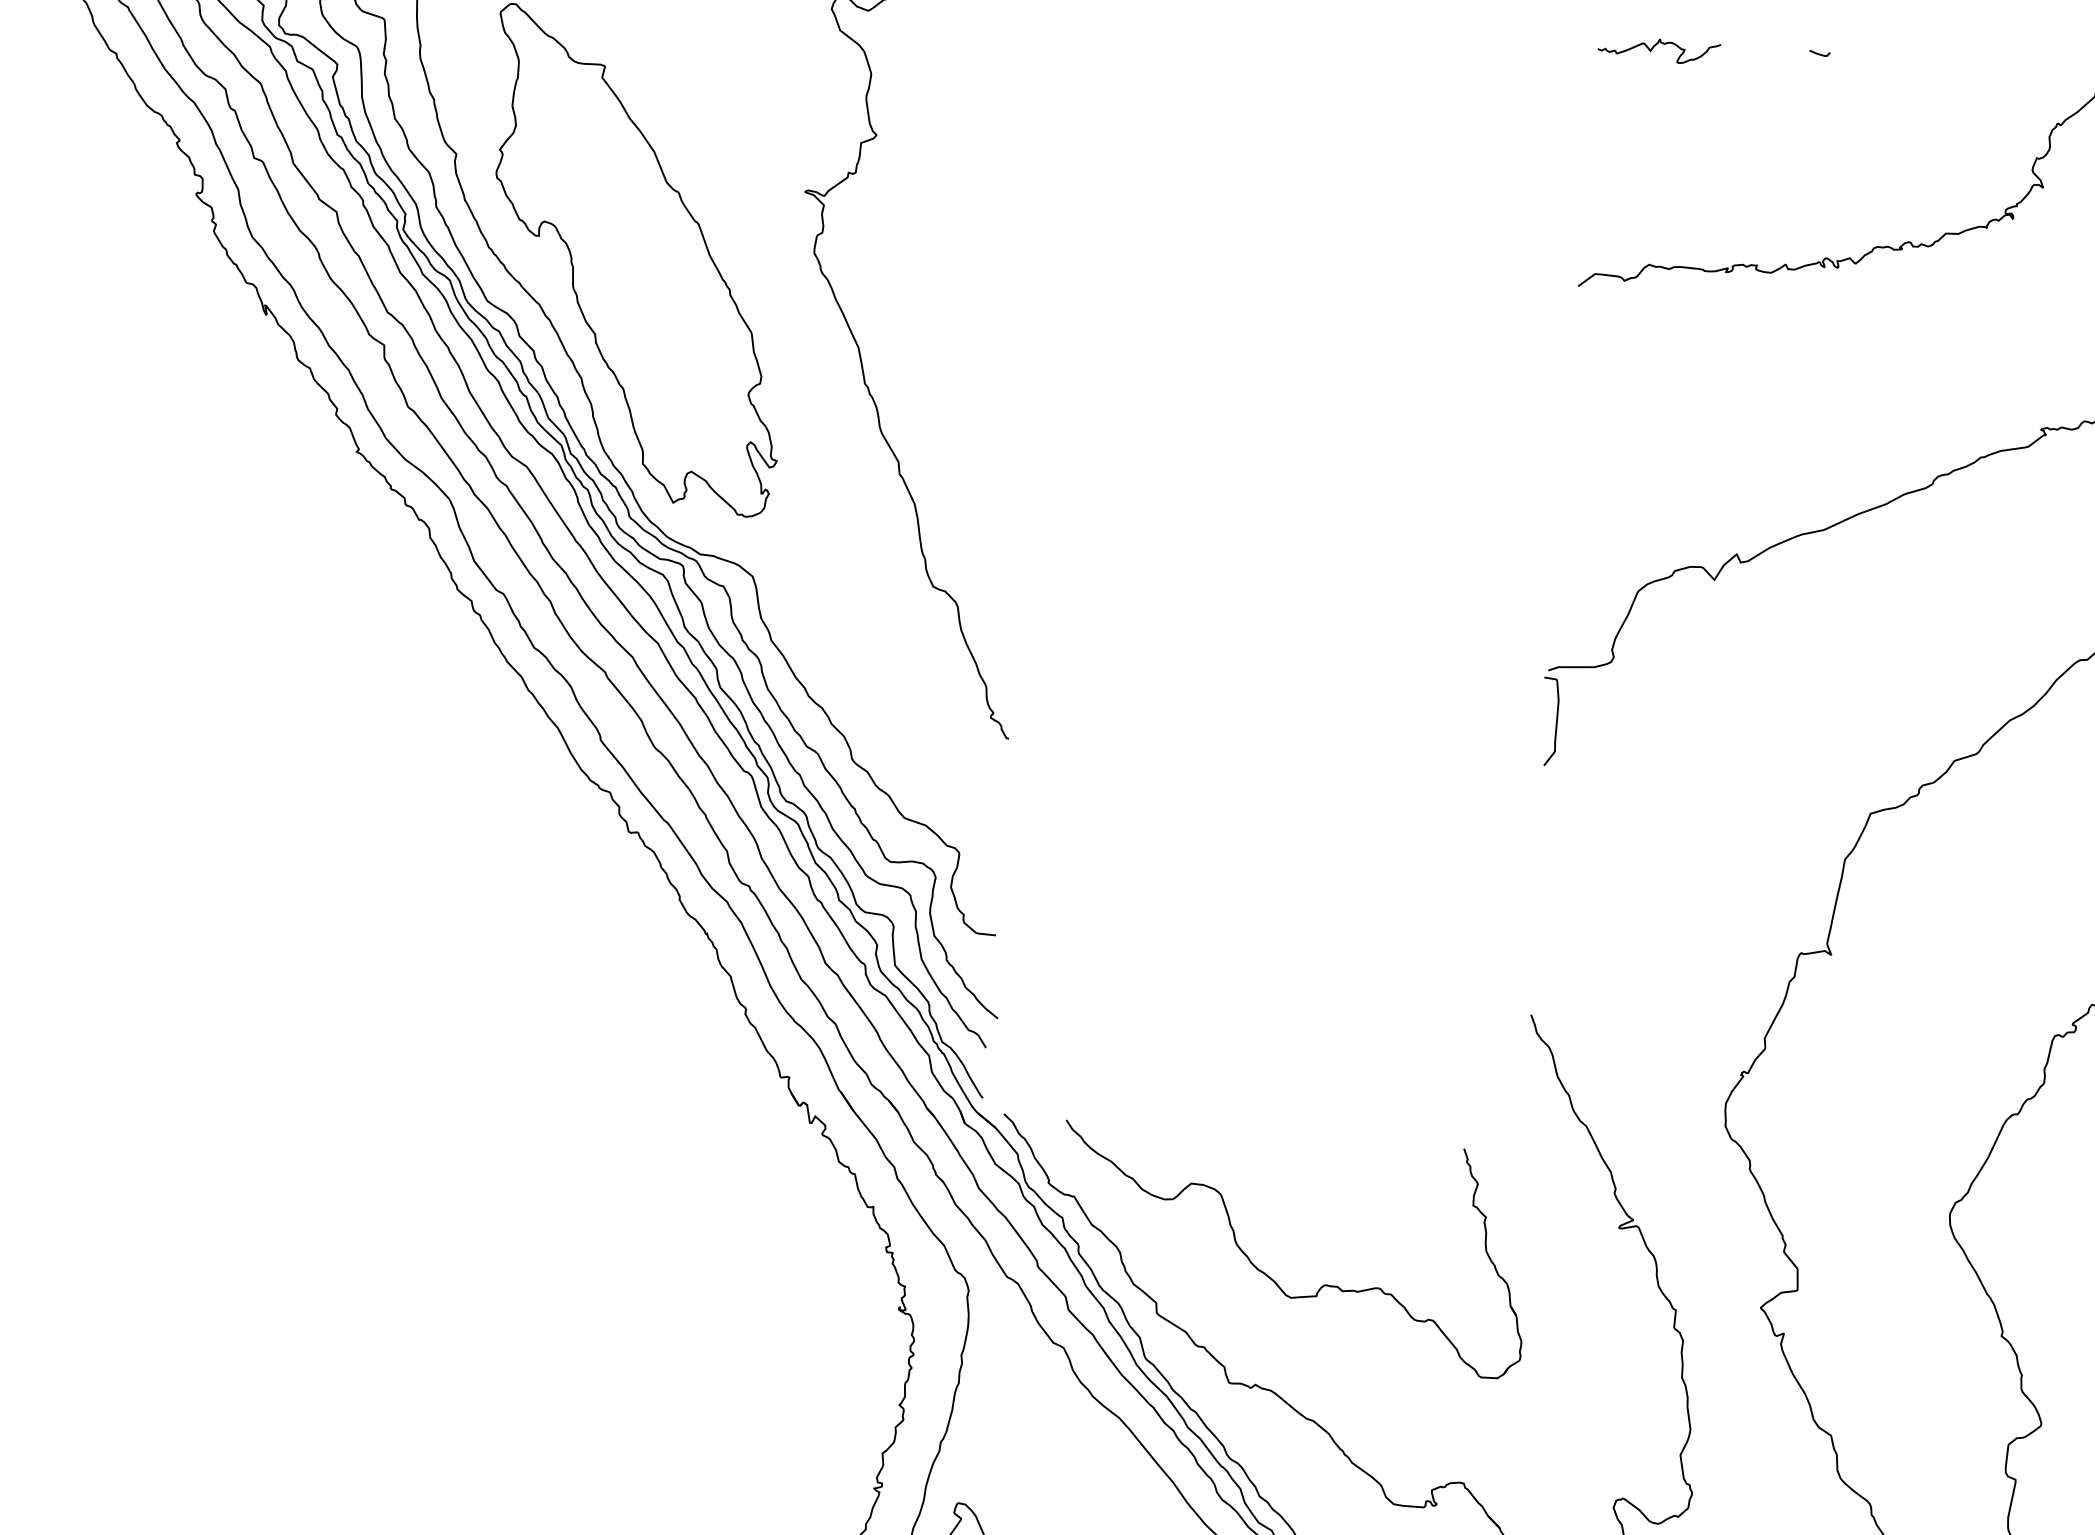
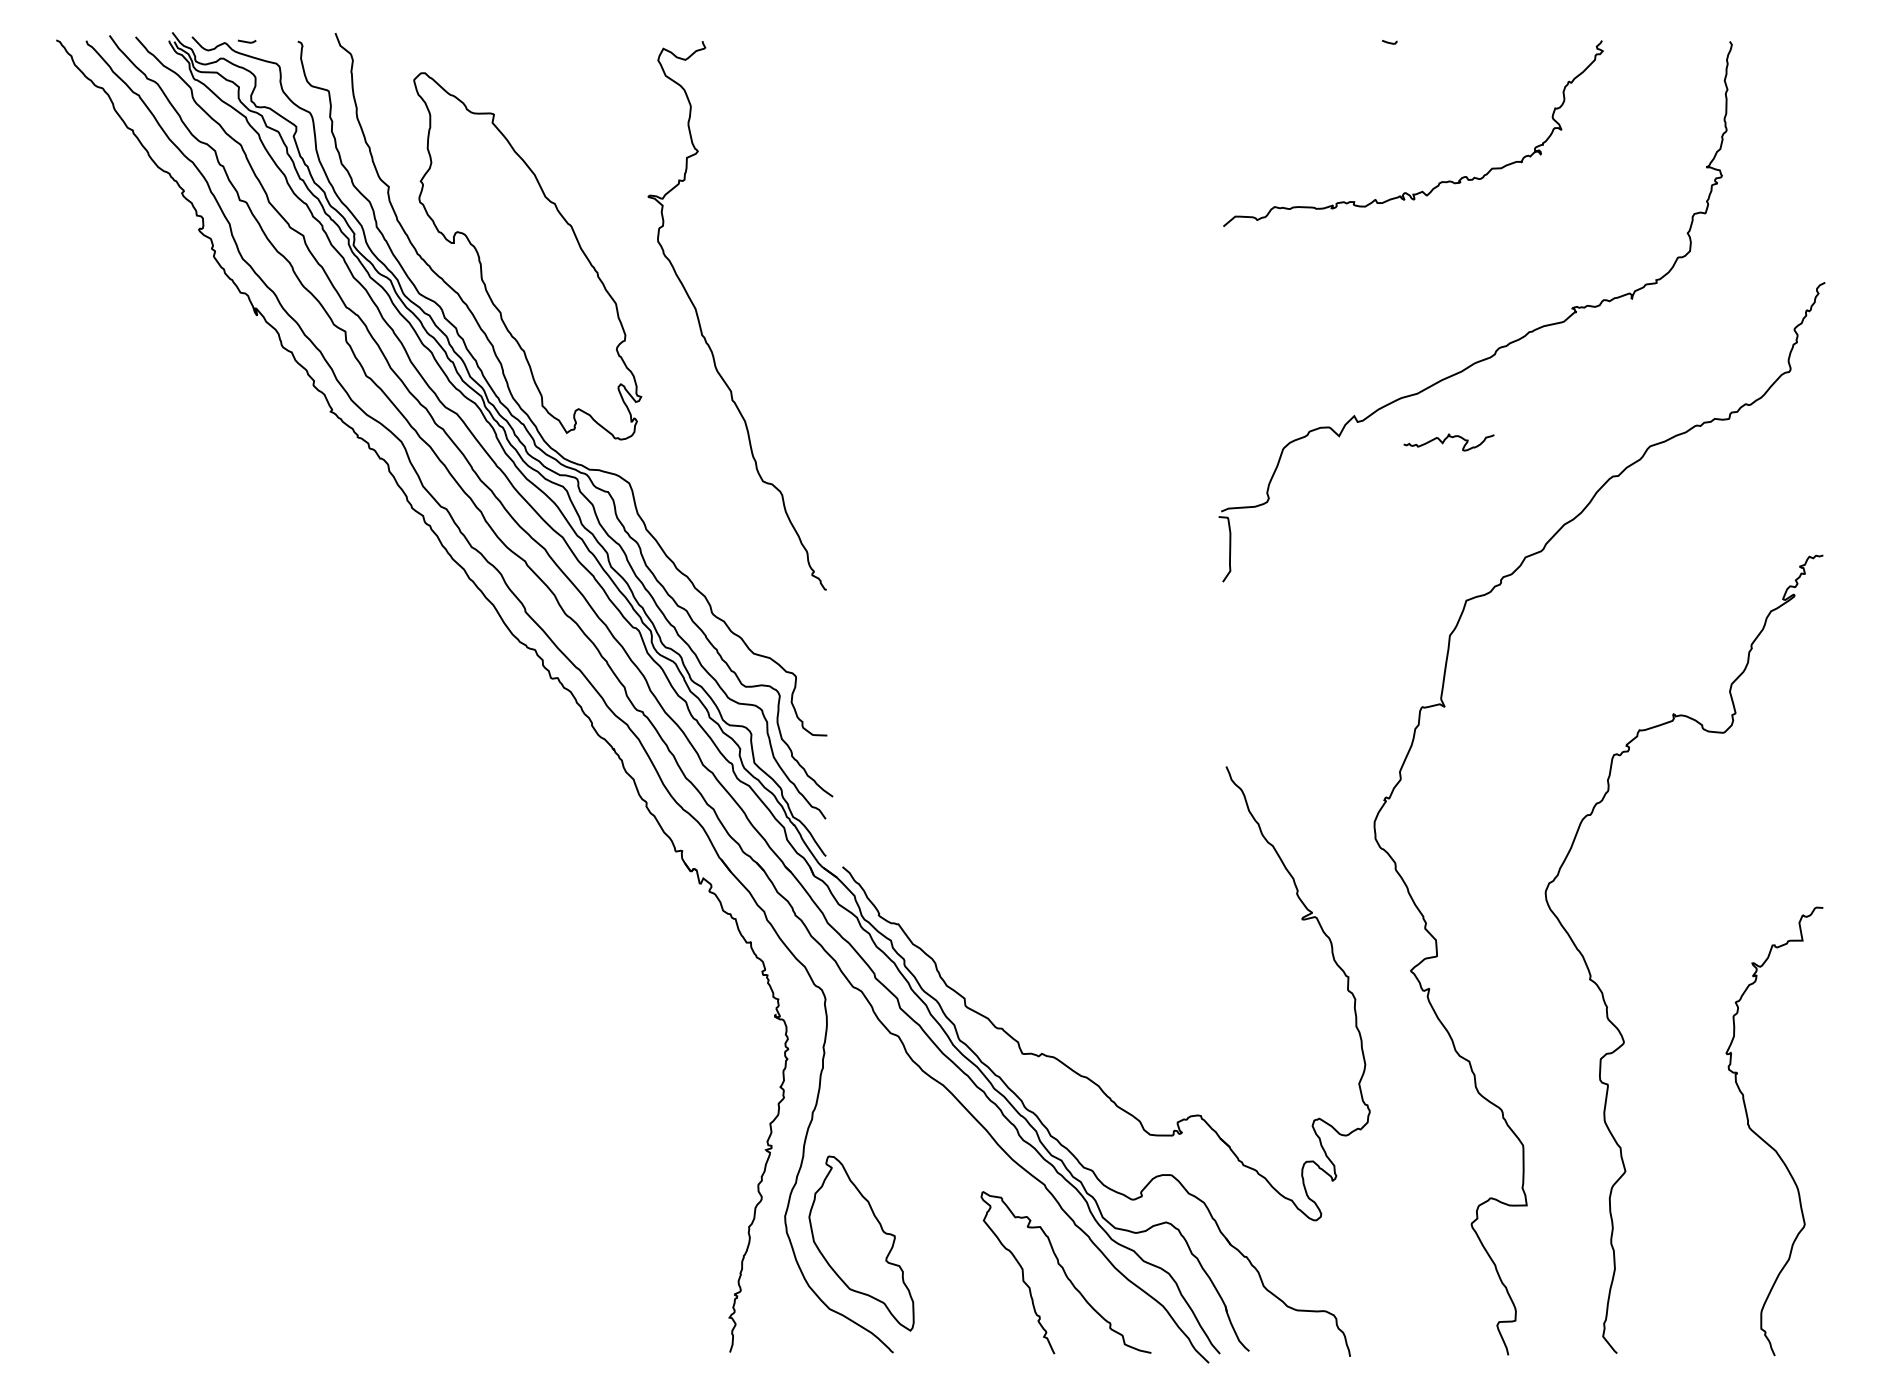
curve: (1656, 46) -> (1446, 439), moved
part: (1267, 1274) -> (1045, 971), removed

